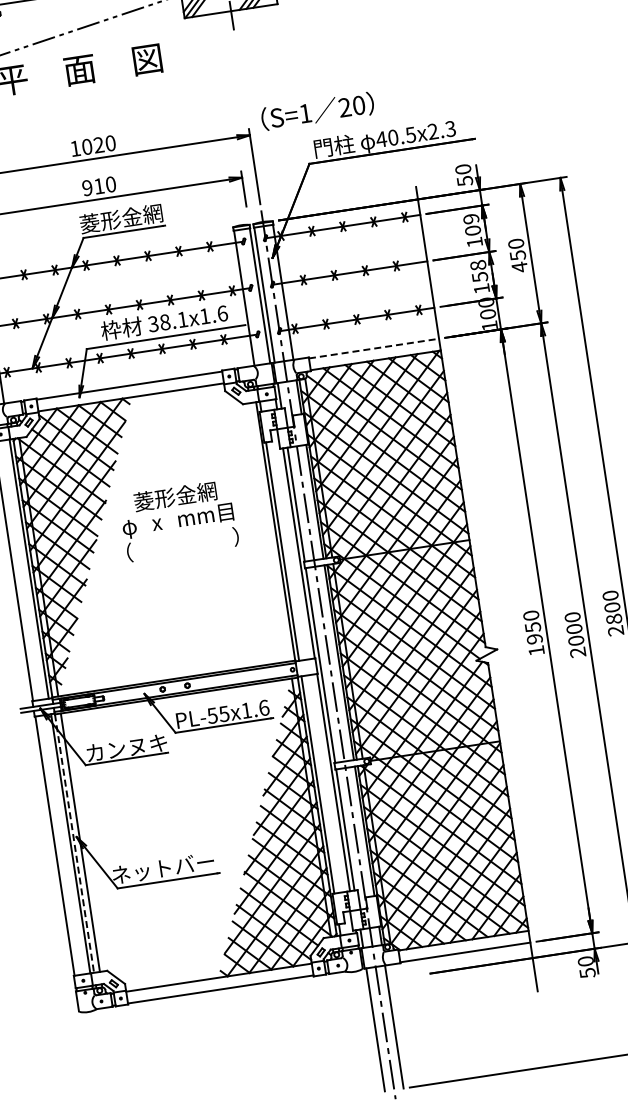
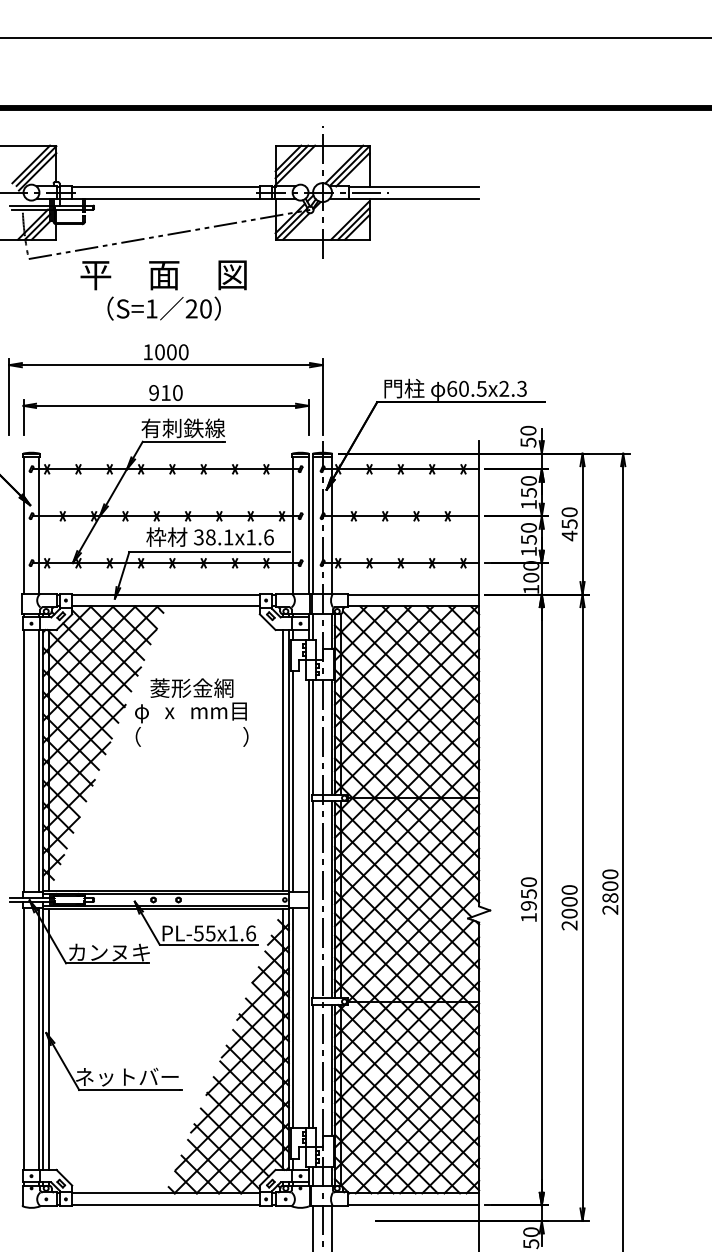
text: (317, 111) -> (163, 308), moved
text: (380, 139) -> (451, 388), 40.5x2.3 -> 60.5x2.3
text: (98, 145) -> (171, 352), 1020 -> 1000
text: (120, 218) -> (182, 428), 菱形金網 -> 有刺鉄線
text: (471, 224) -> (528, 486), 109 -> 150
text: (477, 265) -> (528, 527), 158 -> 150
line: (374, 348) -> (413, 594), dashed -> solid
text: (178, 520) -> (191, 712), moved
line: (269, 532) -> (282, 760), added
line: (74, 843) -> (43, 1039), dashed -> solid

